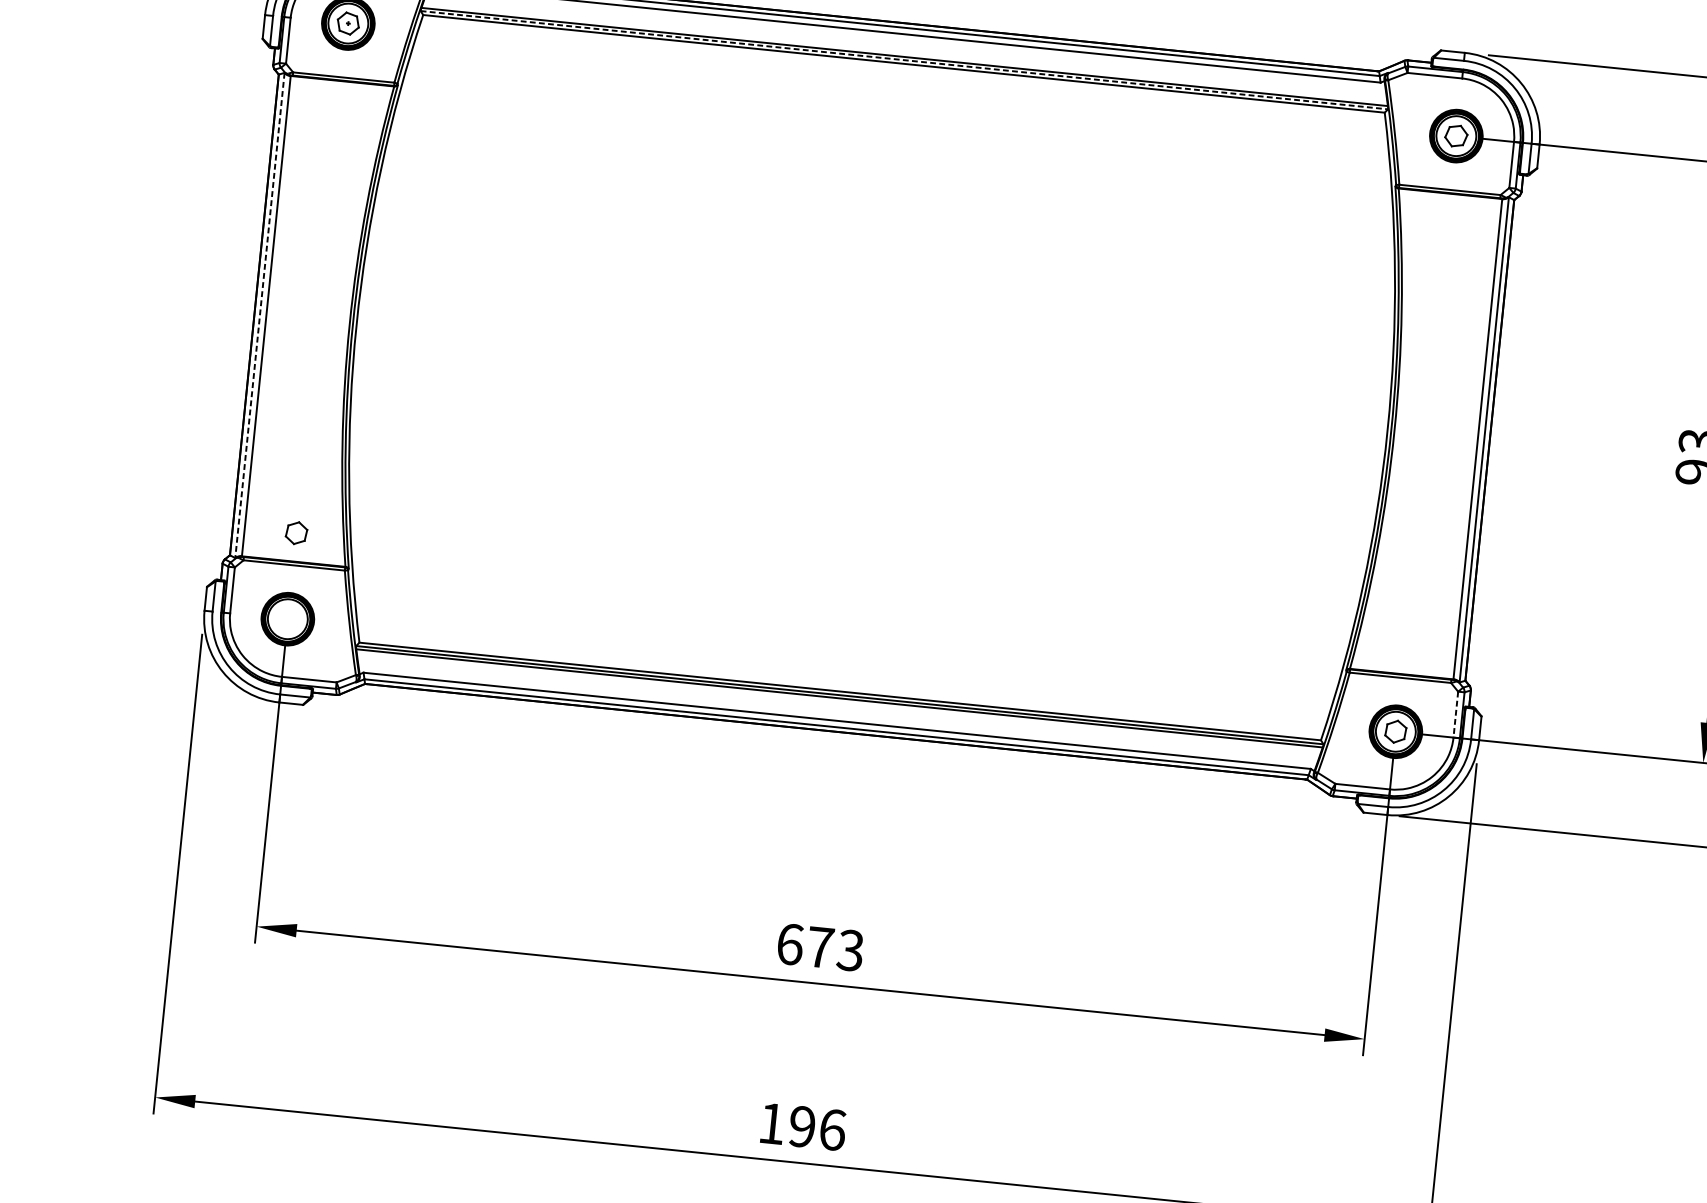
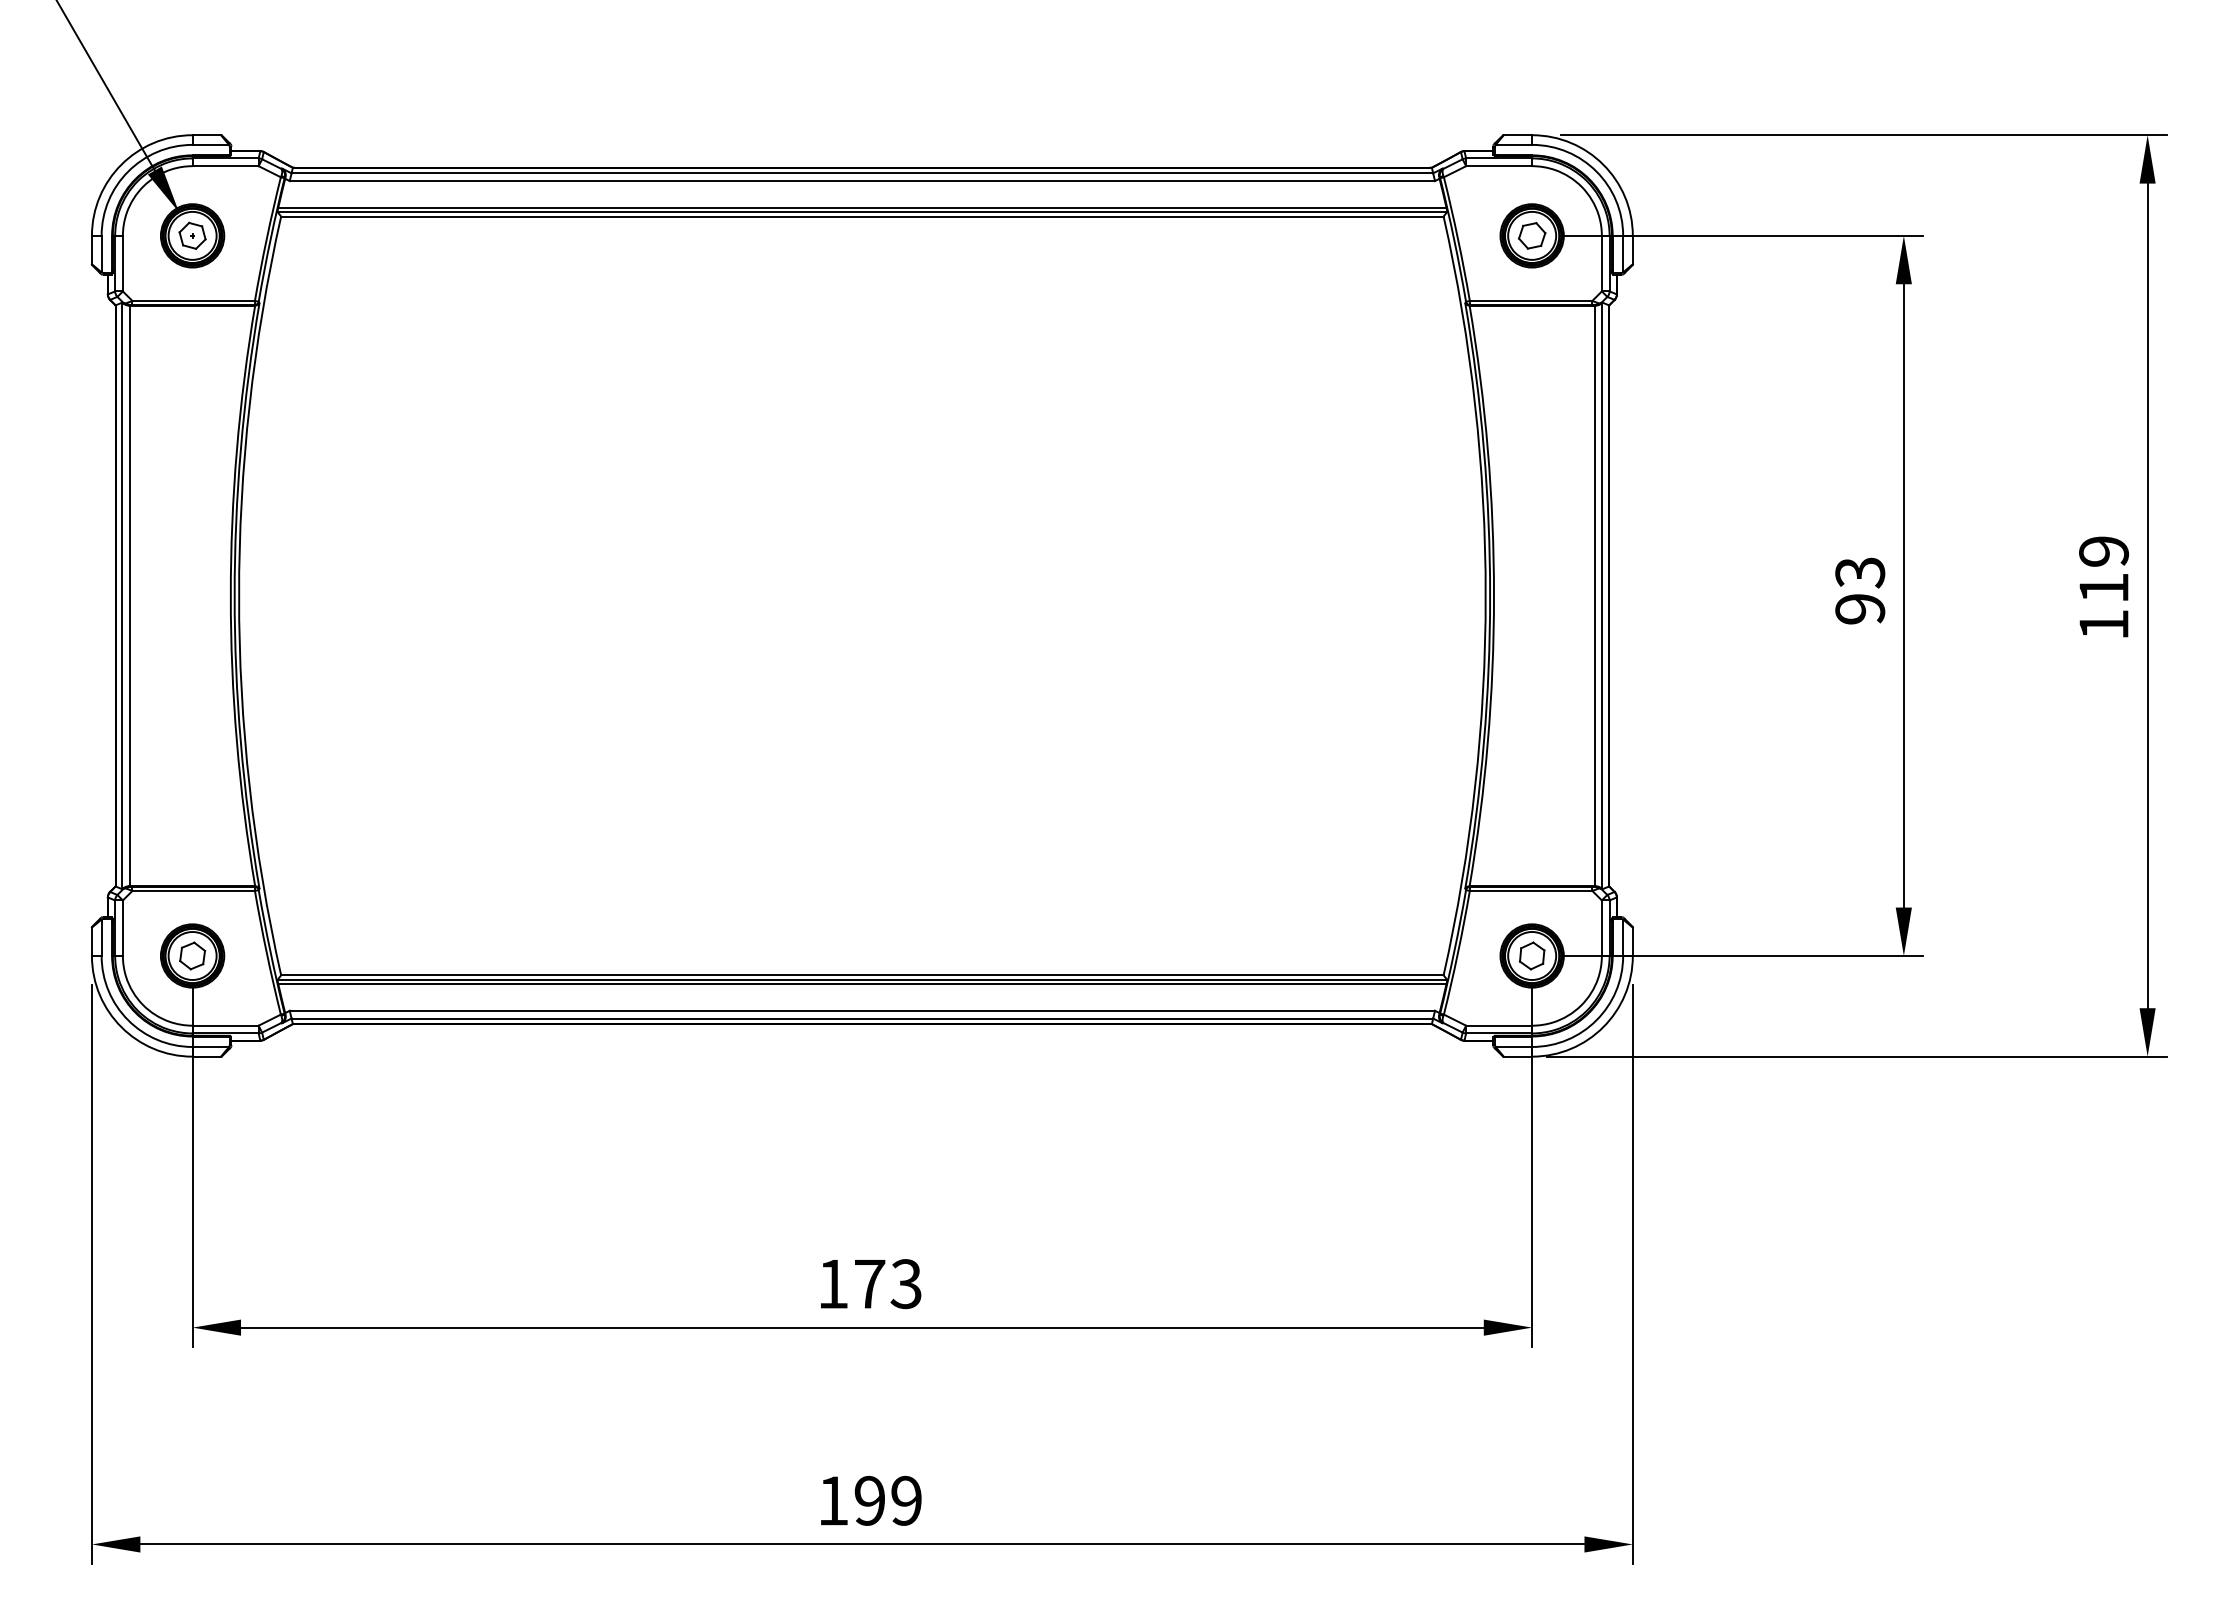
line: (904, 60) -> (862, 212), dashed -> solid
line: (260, 315) -> (122, 596), dashed -> solid
part: (296, 532) -> (192, 955), moved
line: (1455, 714) -> (1601, 928), dashed -> solid
text: (790, 944) -> (833, 1284), 673 -> 173
text: (832, 1129) -> (906, 1500), 196 -> 199

